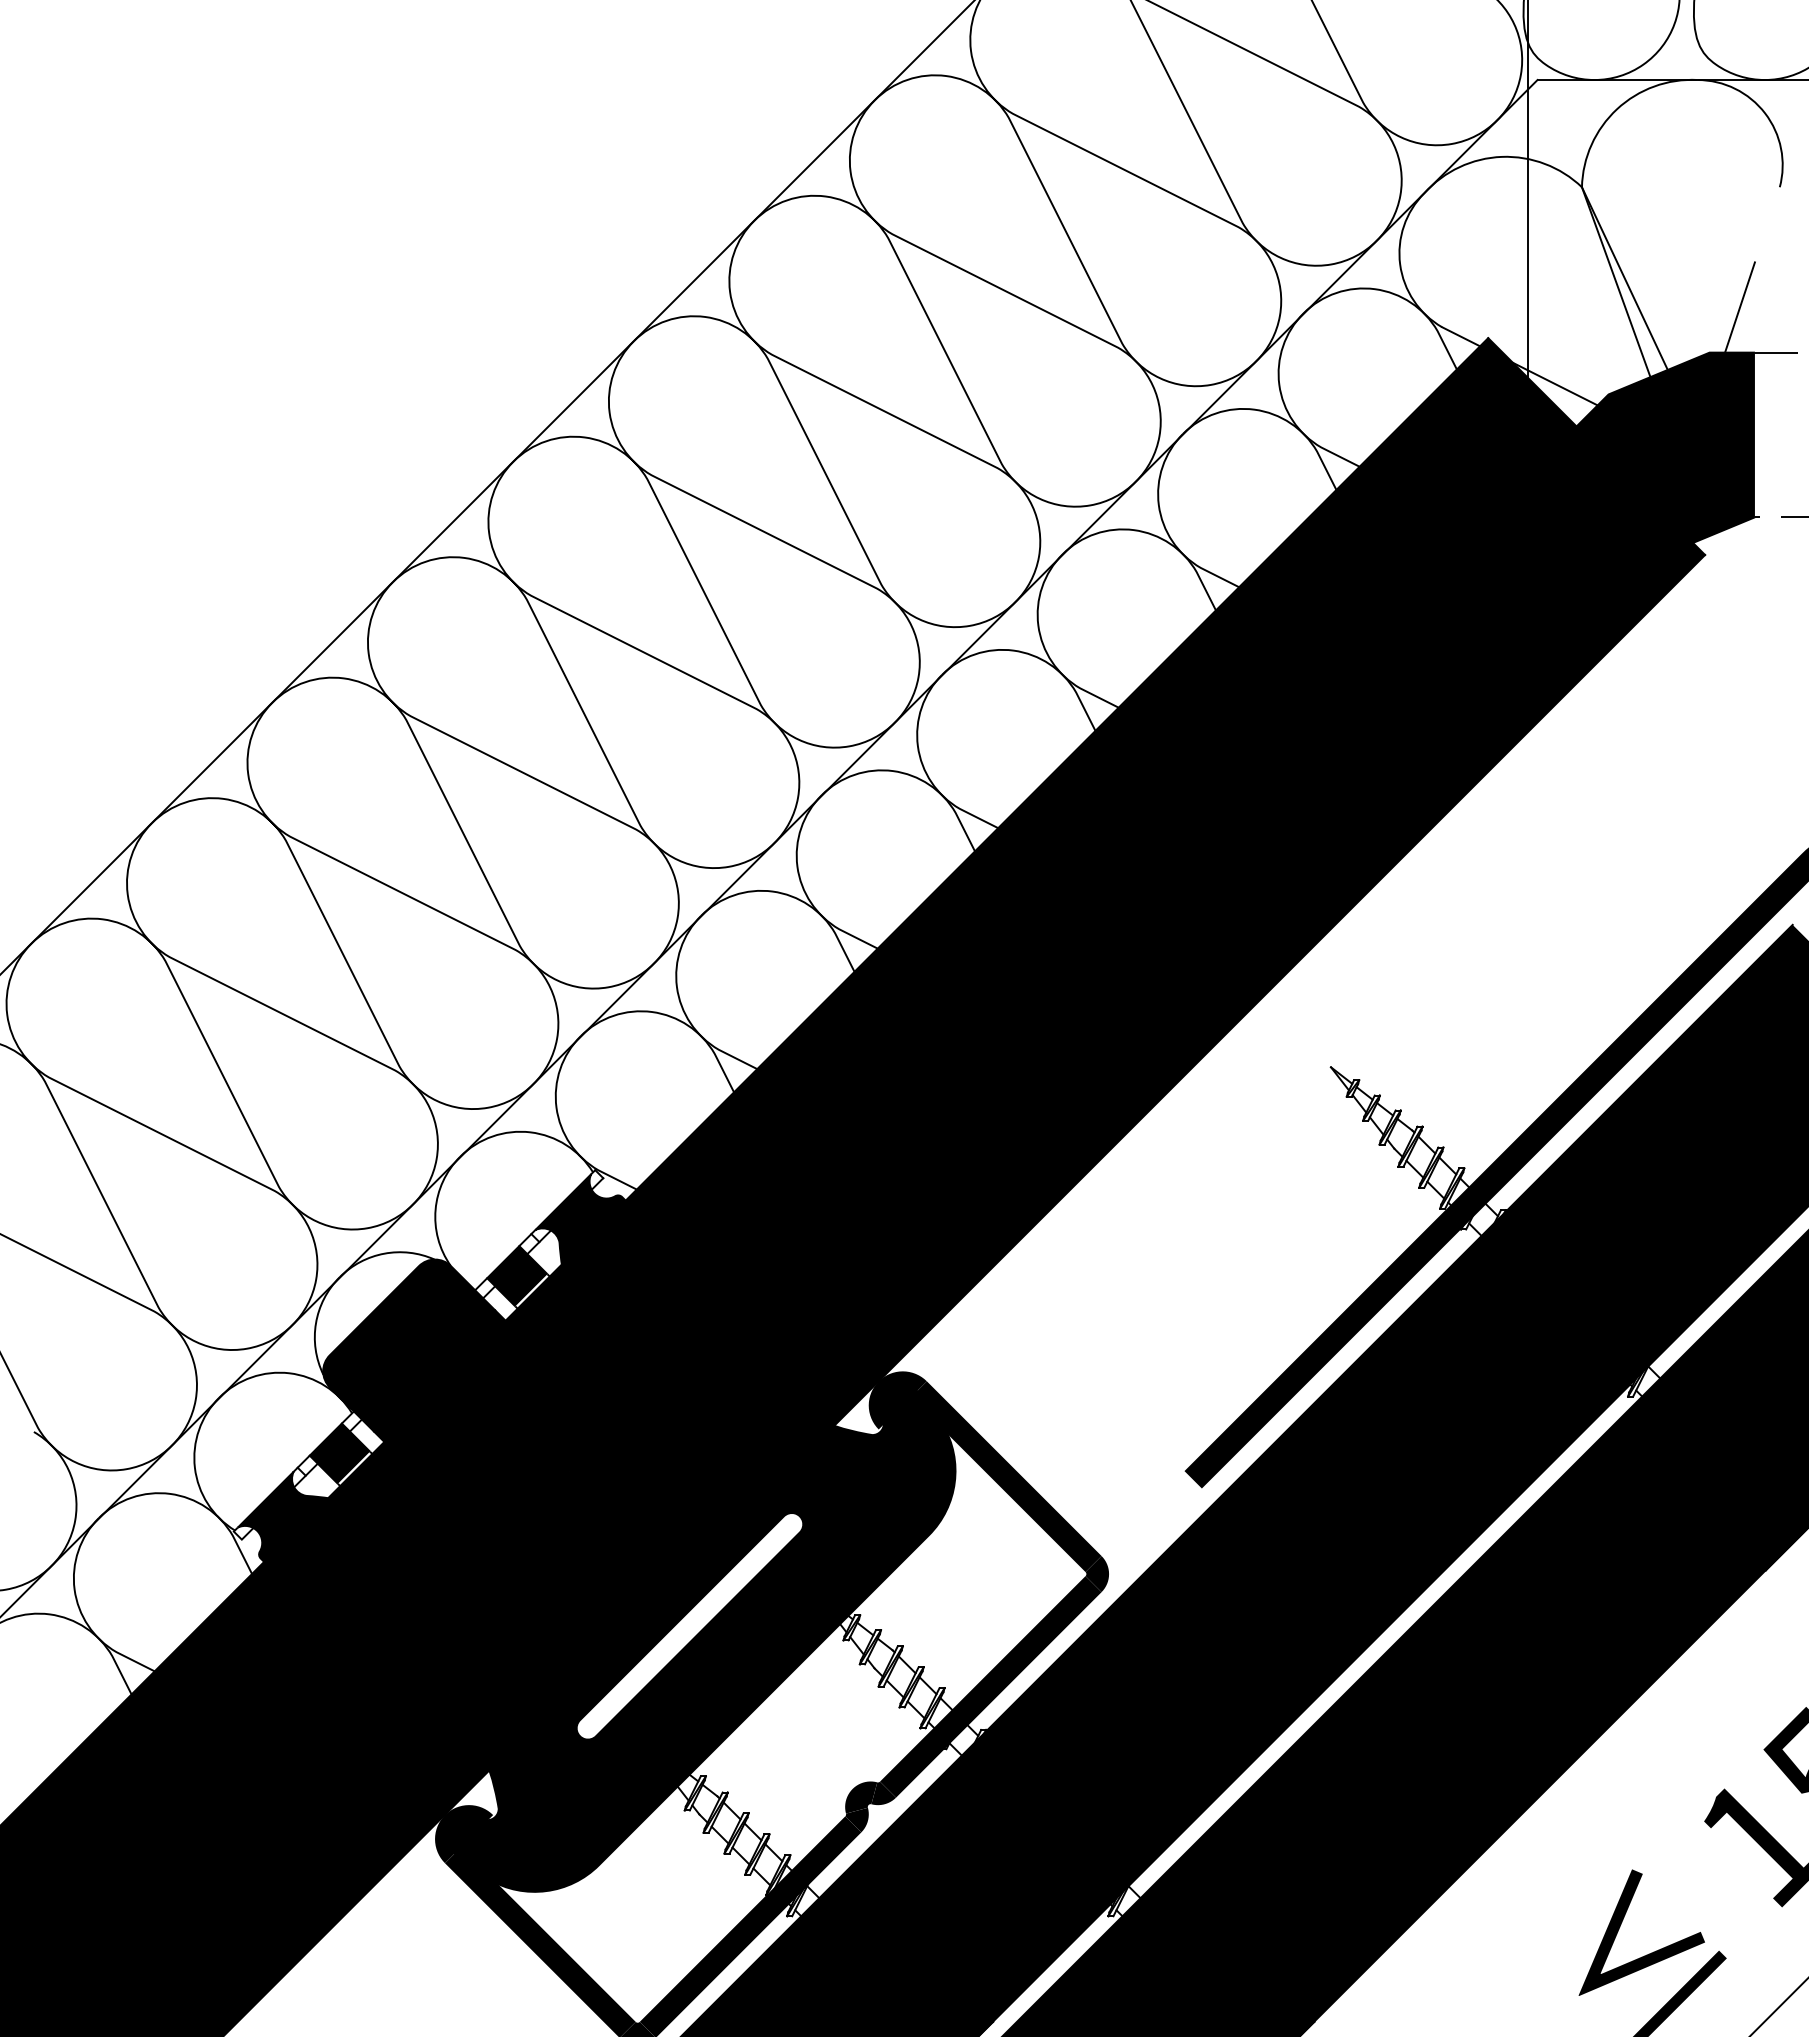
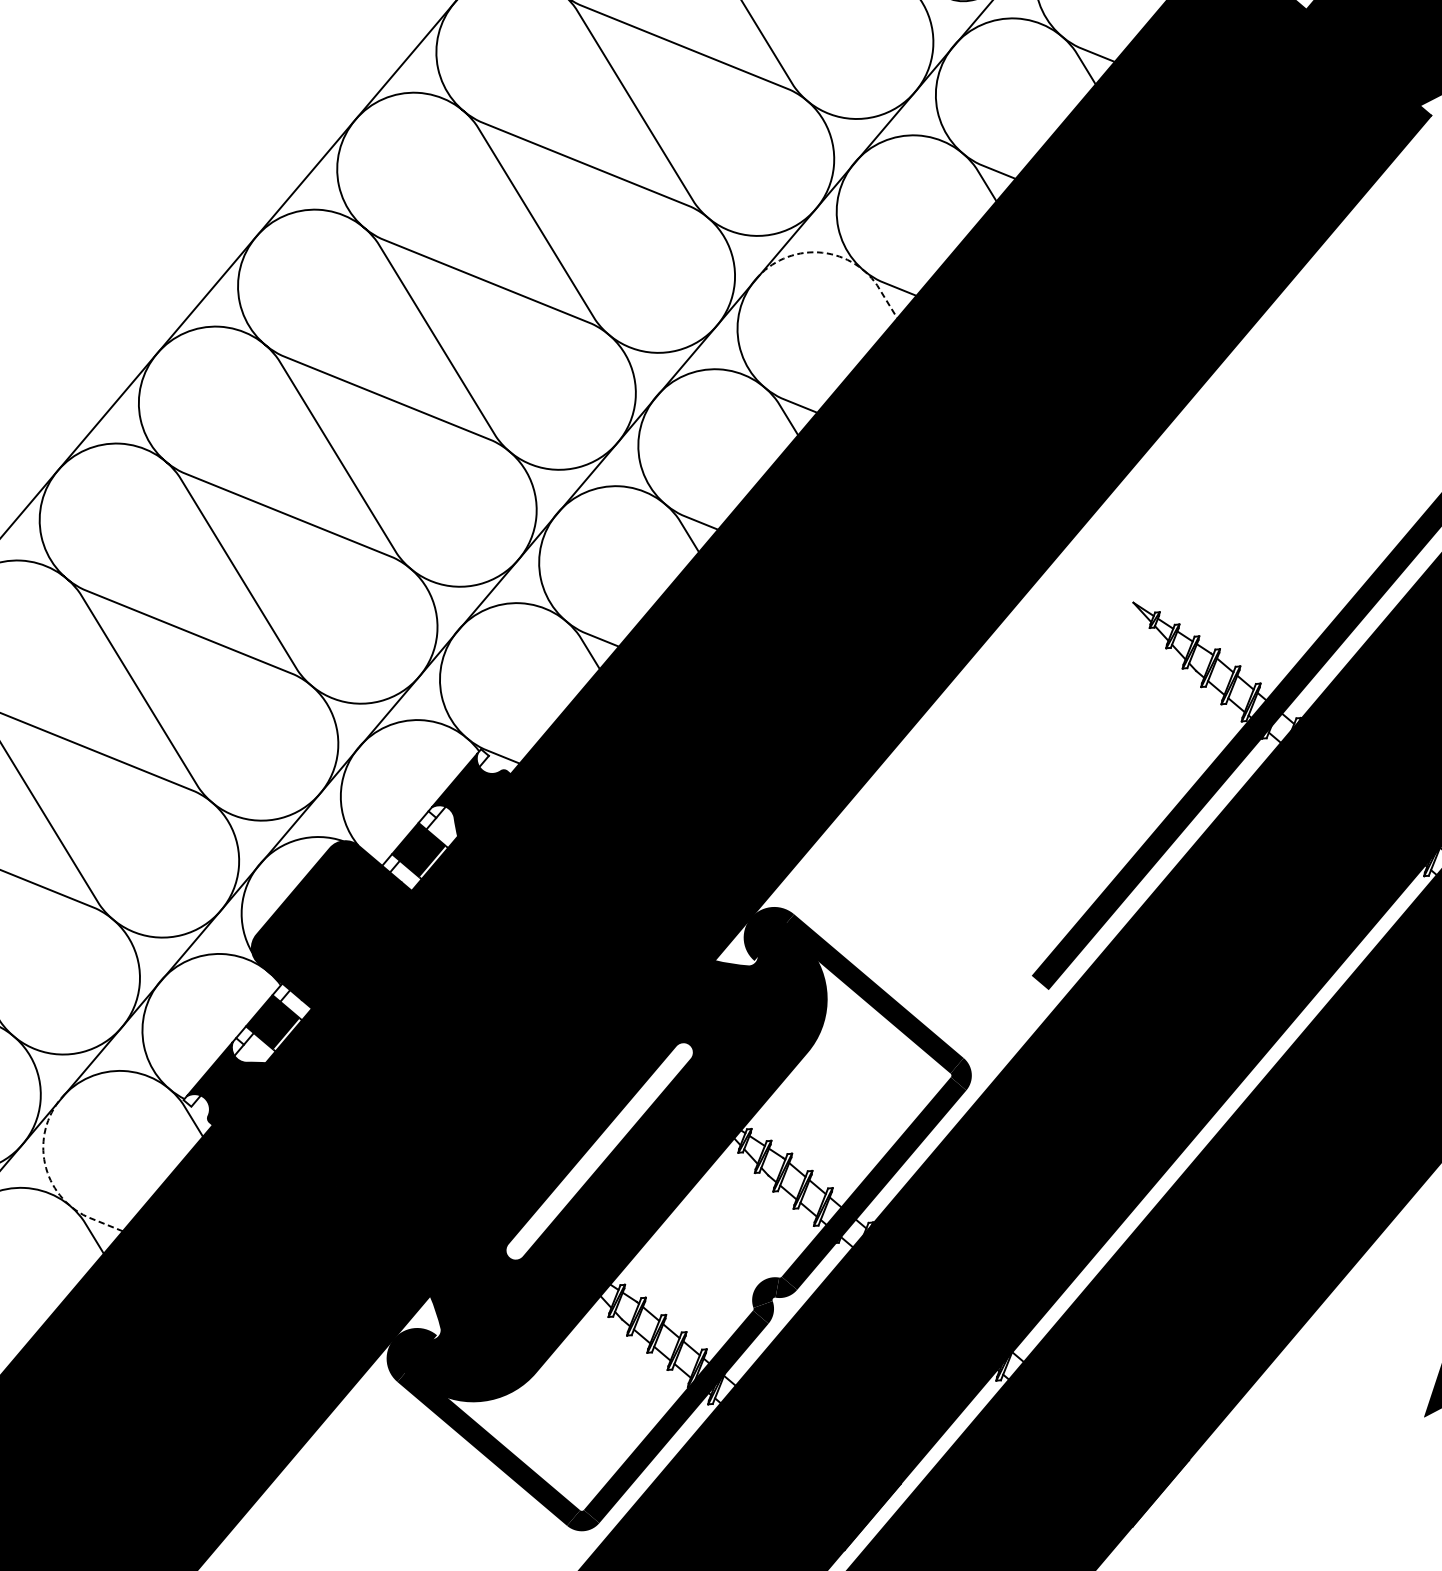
line: (1031, 655) -> (834, 255), solid -> dashed
line: (78, 1606) -> (49, 1178), solid -> dashed

